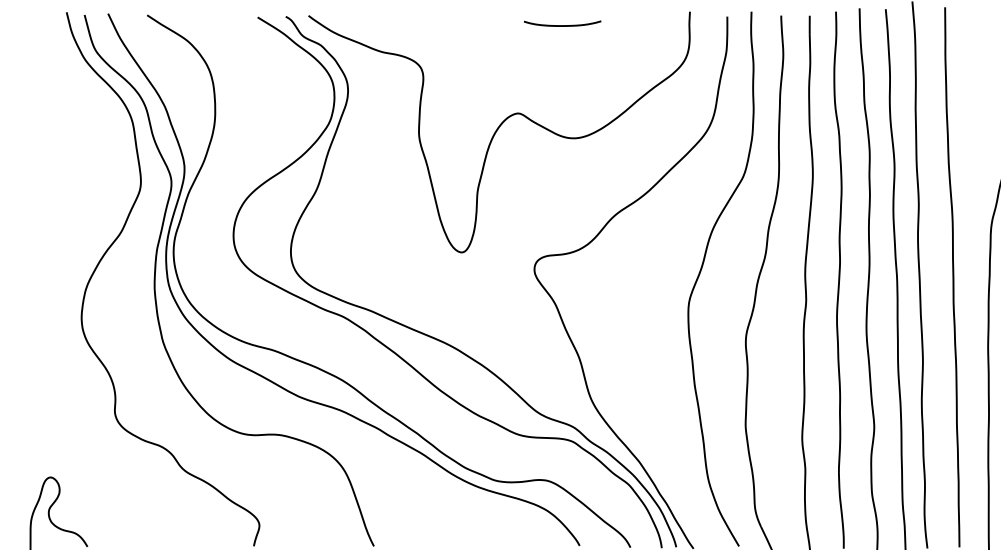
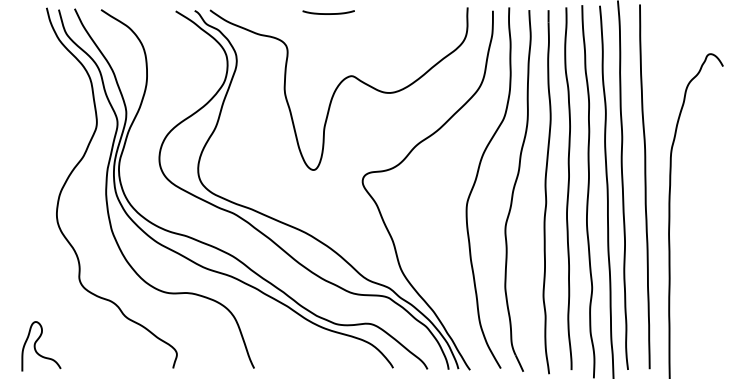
curve: (562, 25) -> (328, 13), moved

